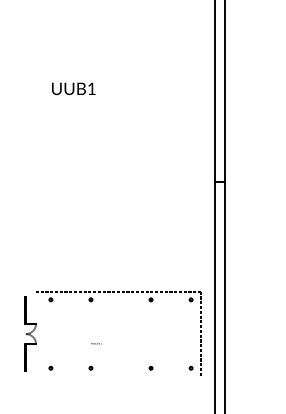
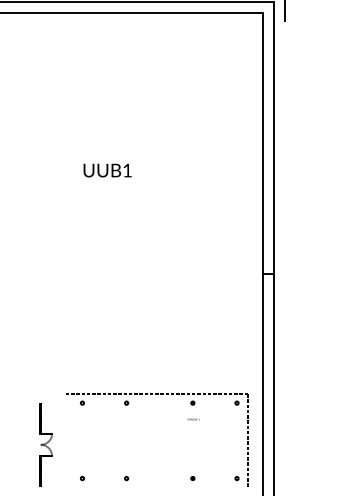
part: (30, 333) -> (45, 444), moved
text: (96, 343) -> (193, 419), moved

